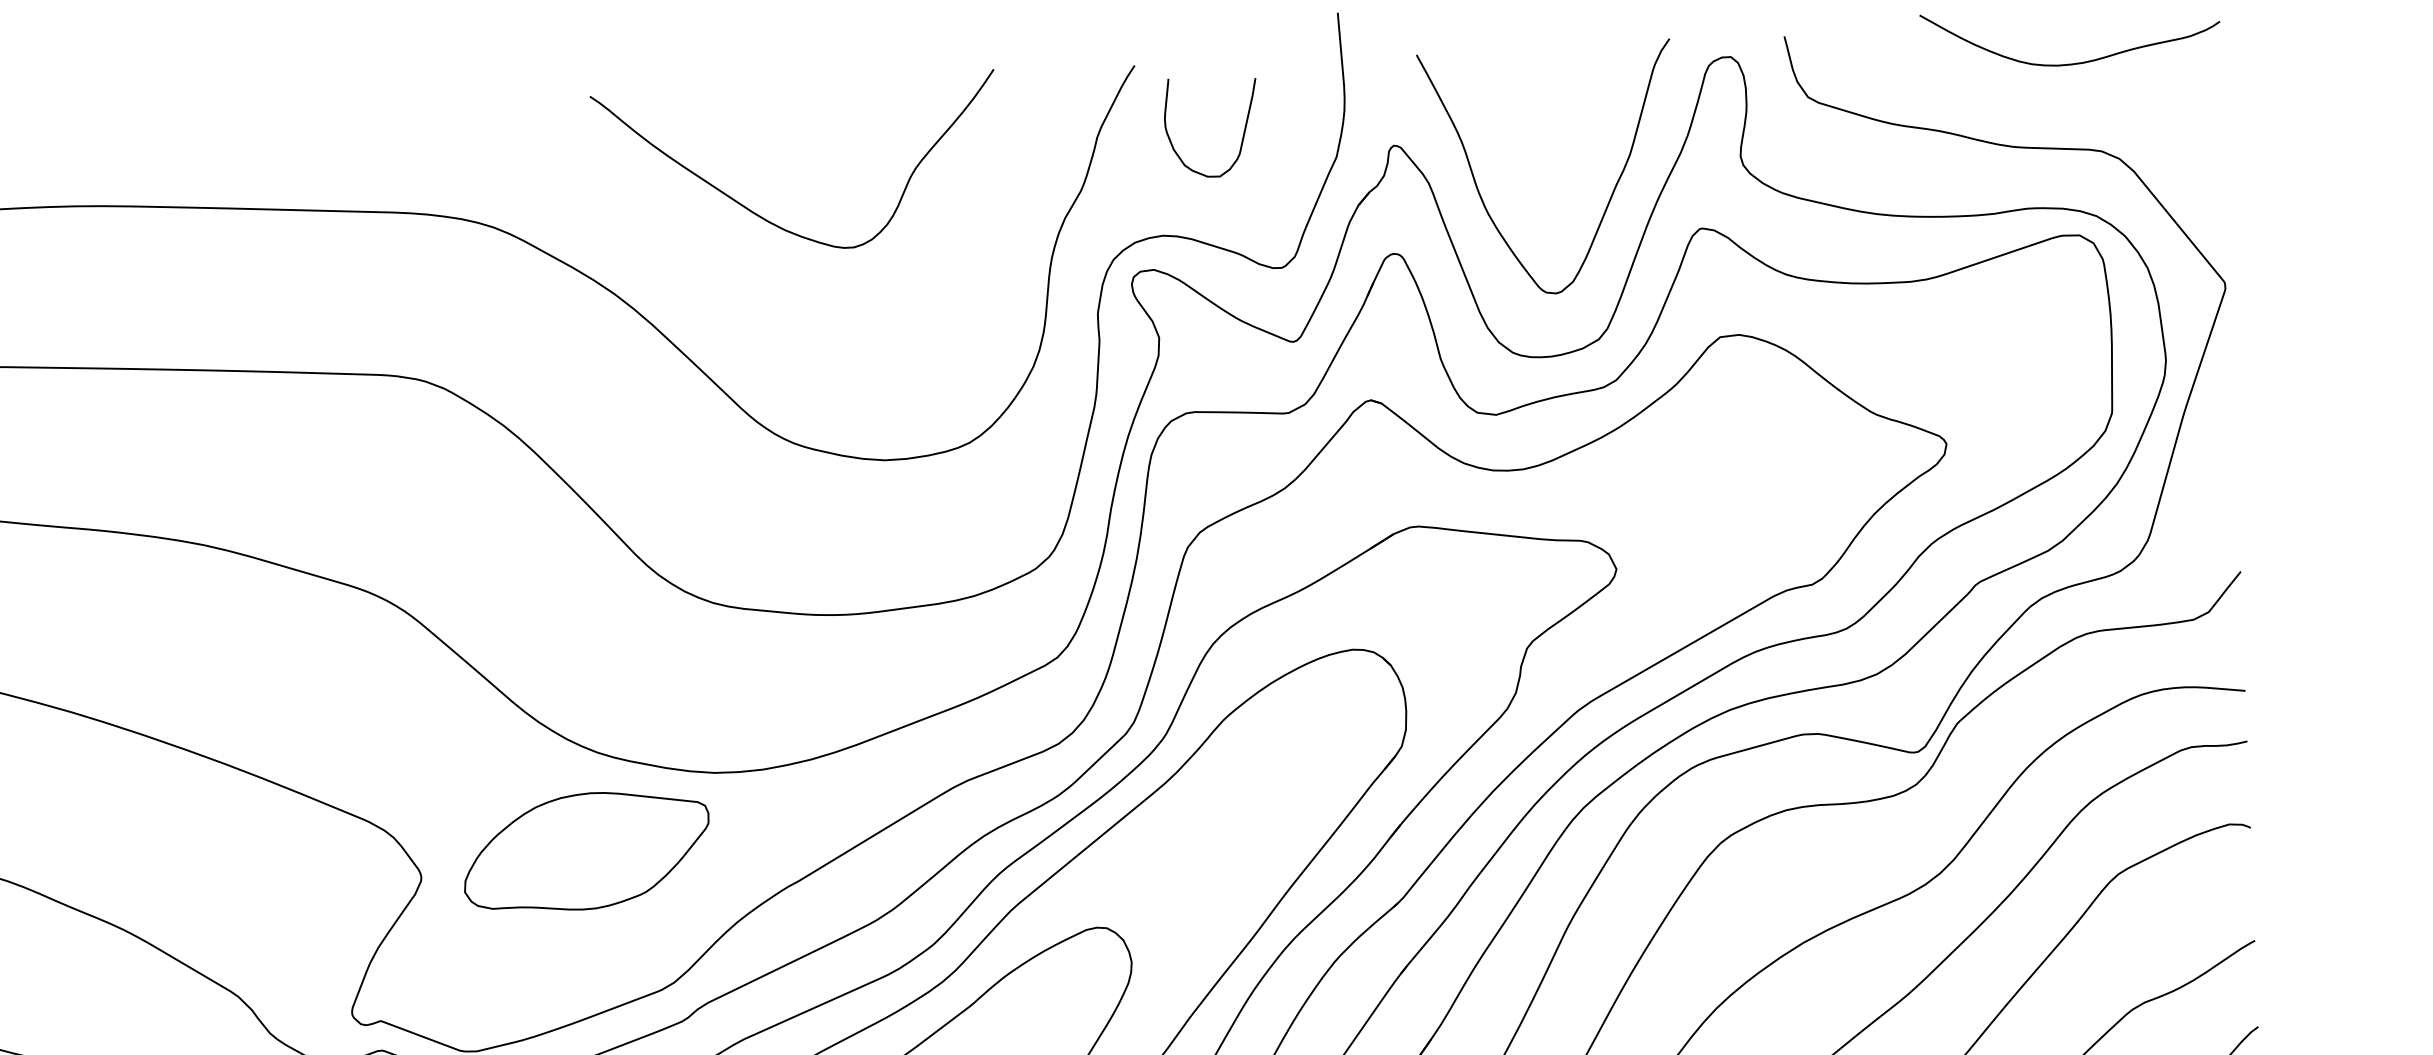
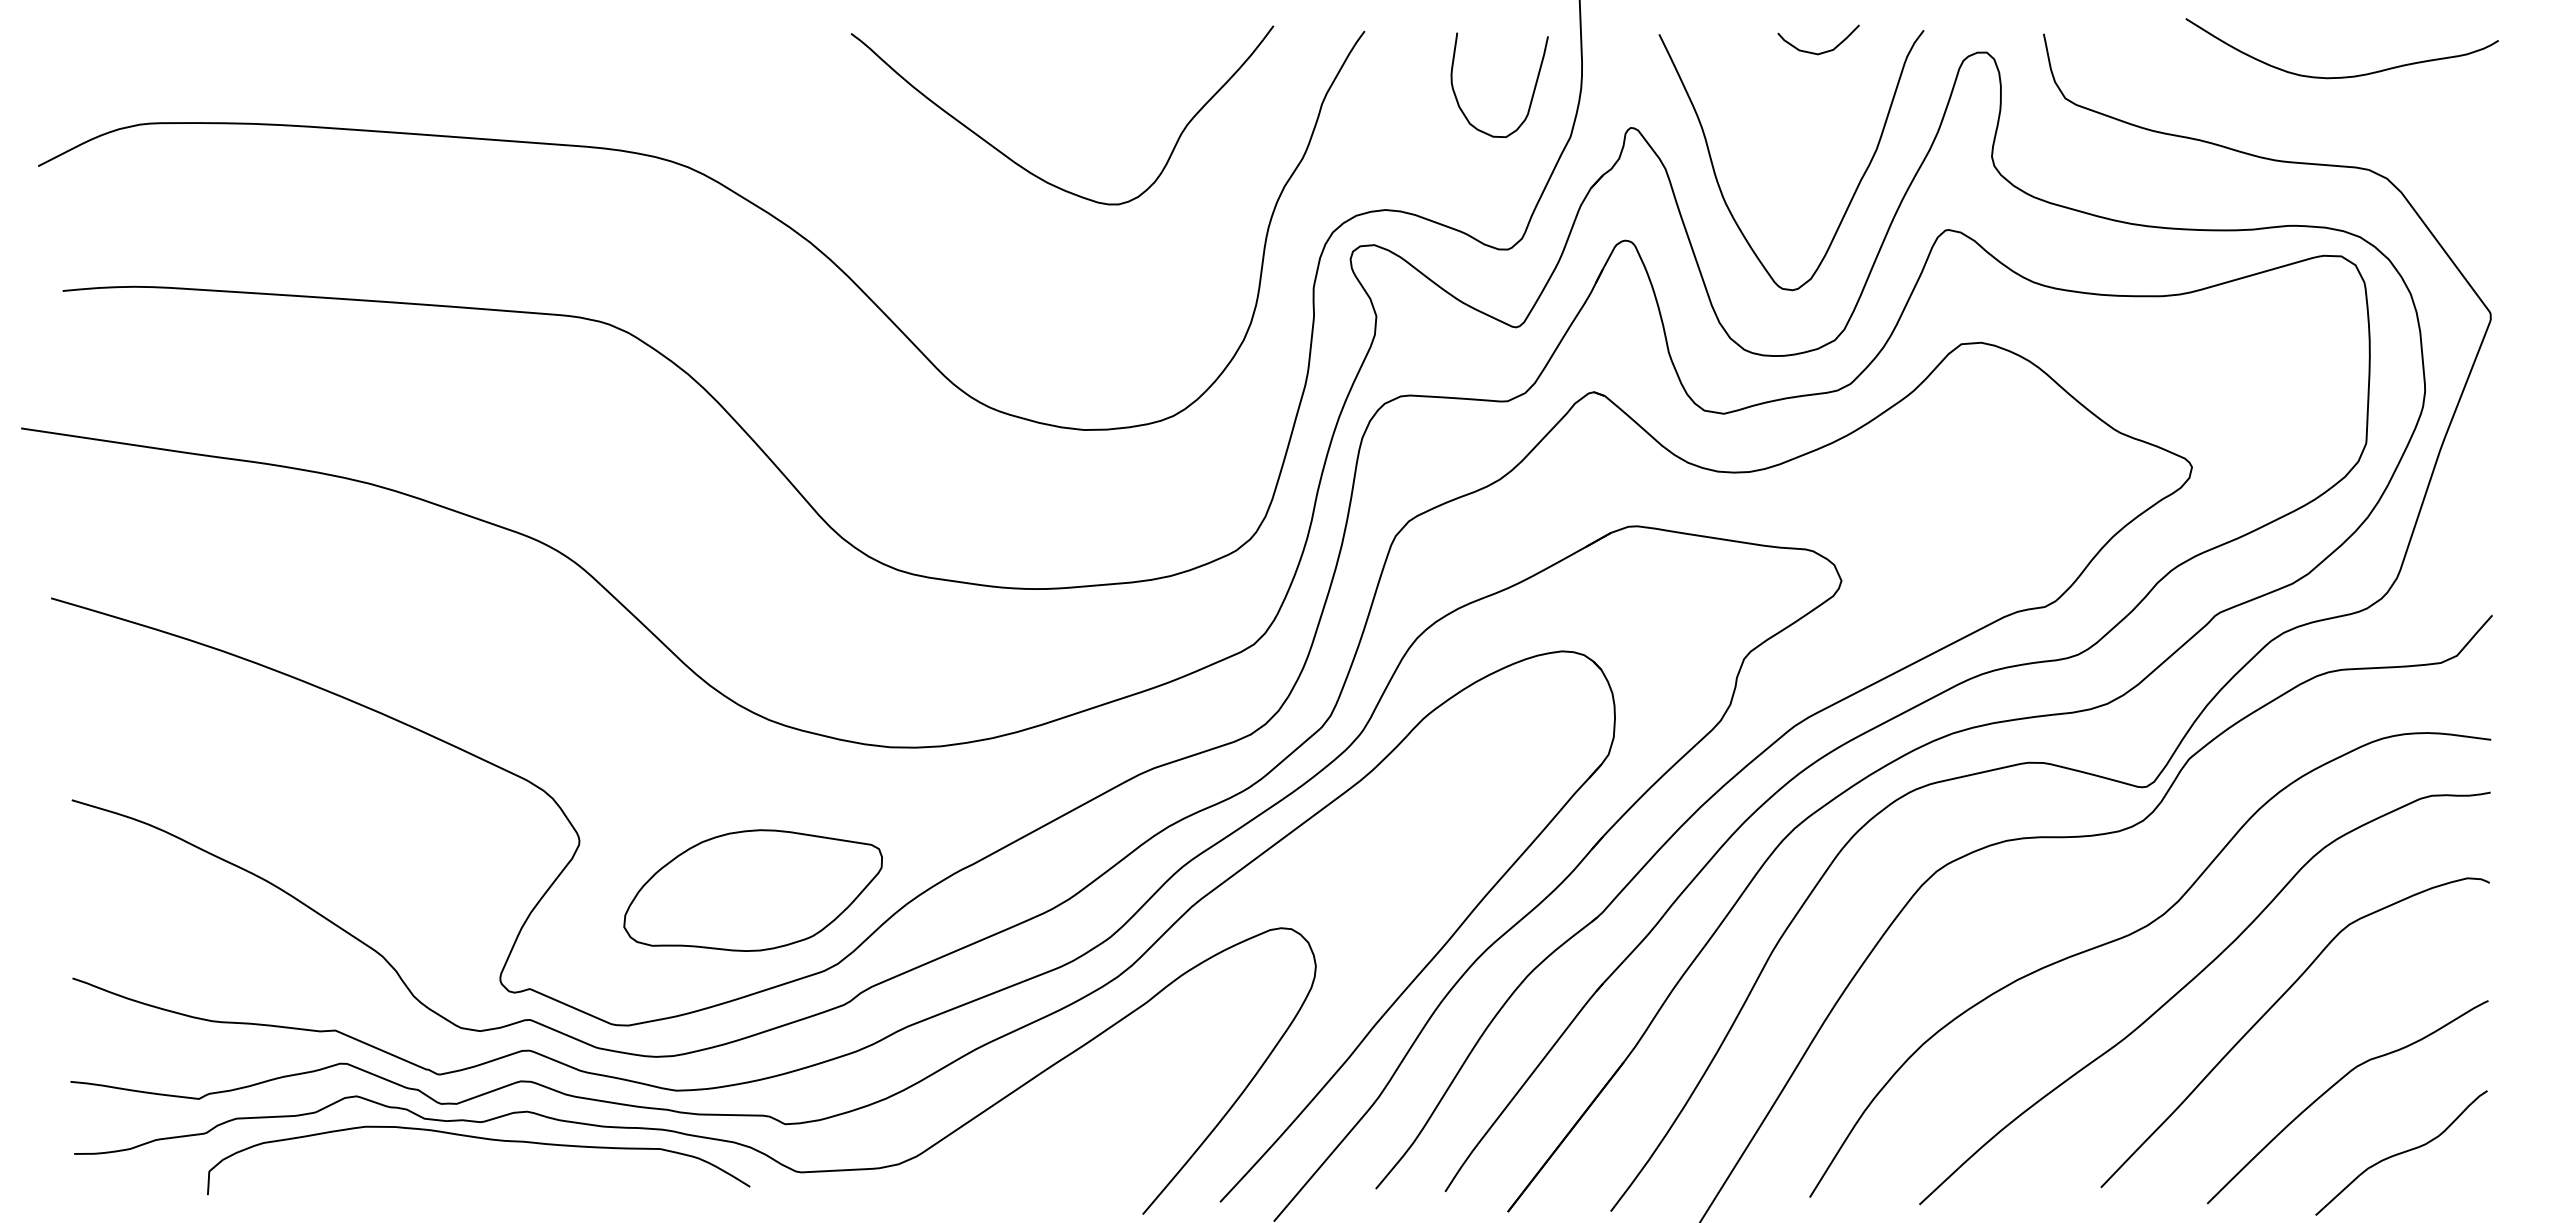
curve: (1574, 63) -> (1823, 51), added
curve: (1243, 132) -> (1532, 92), moved
curve: (765, 218) -> (1027, 169), moved
part: (586, 851) -> (752, 890), moved

